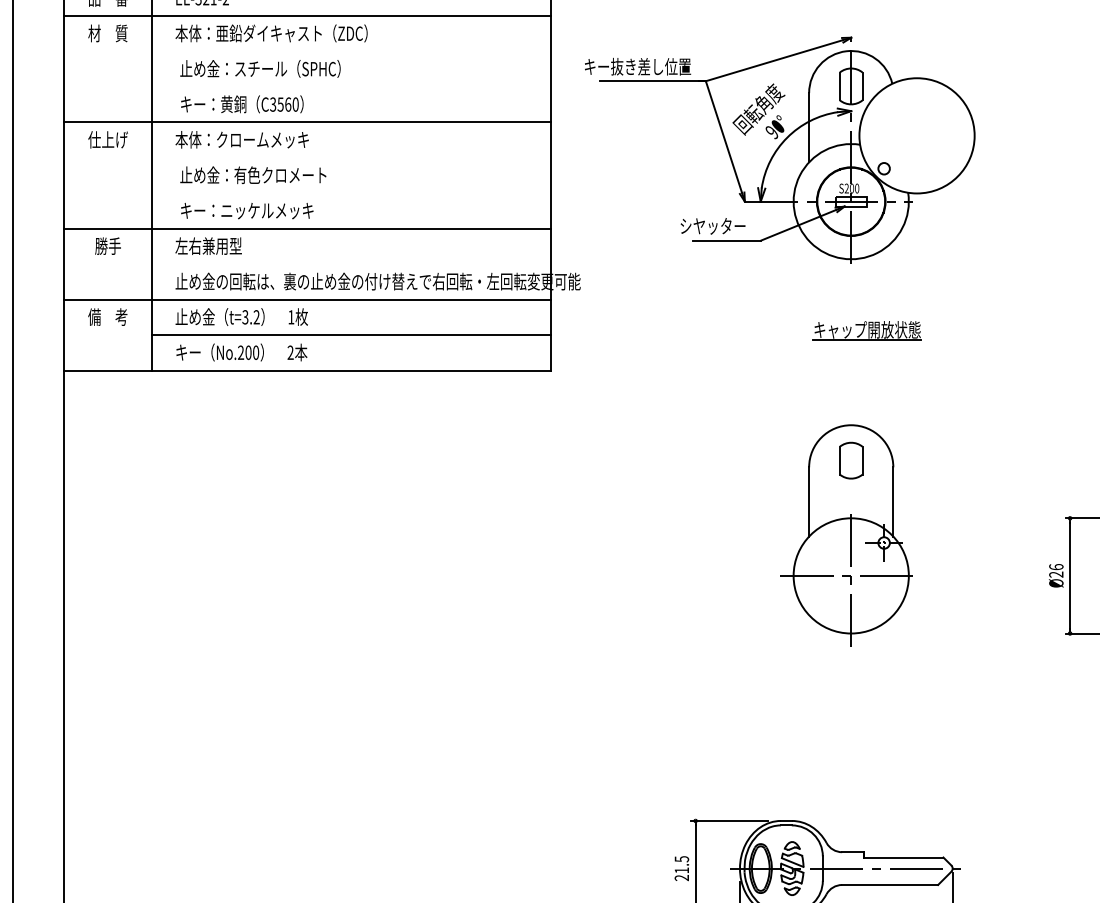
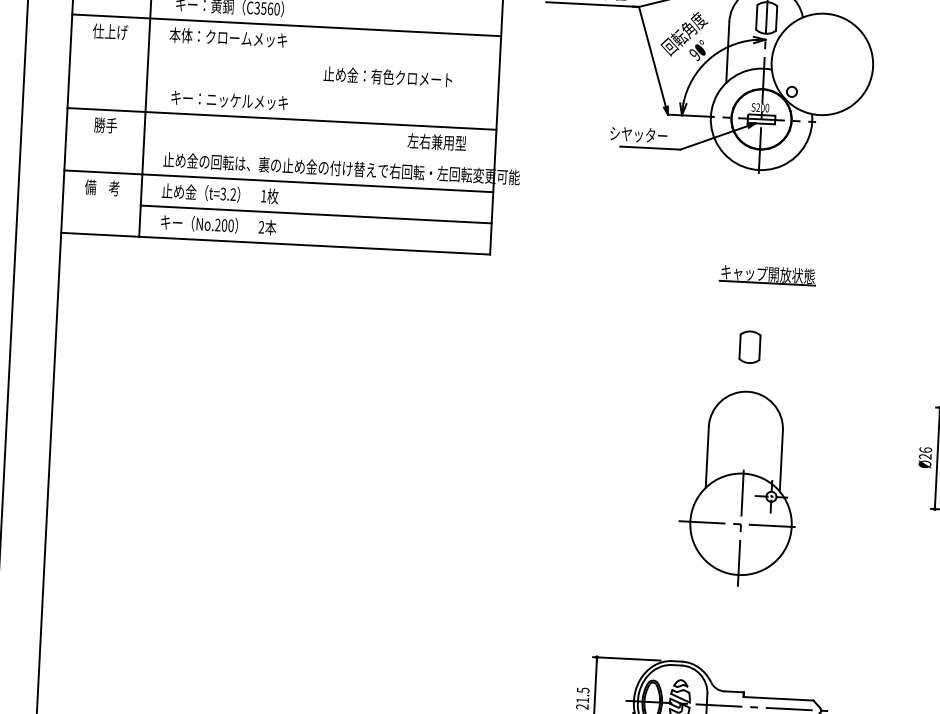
text: (253, 174) -> (388, 76), moved
text: (208, 245) -> (436, 141), moved
part: (866, 330) -> (767, 274), moved
part: (846, 535) -> (738, 488), moved

